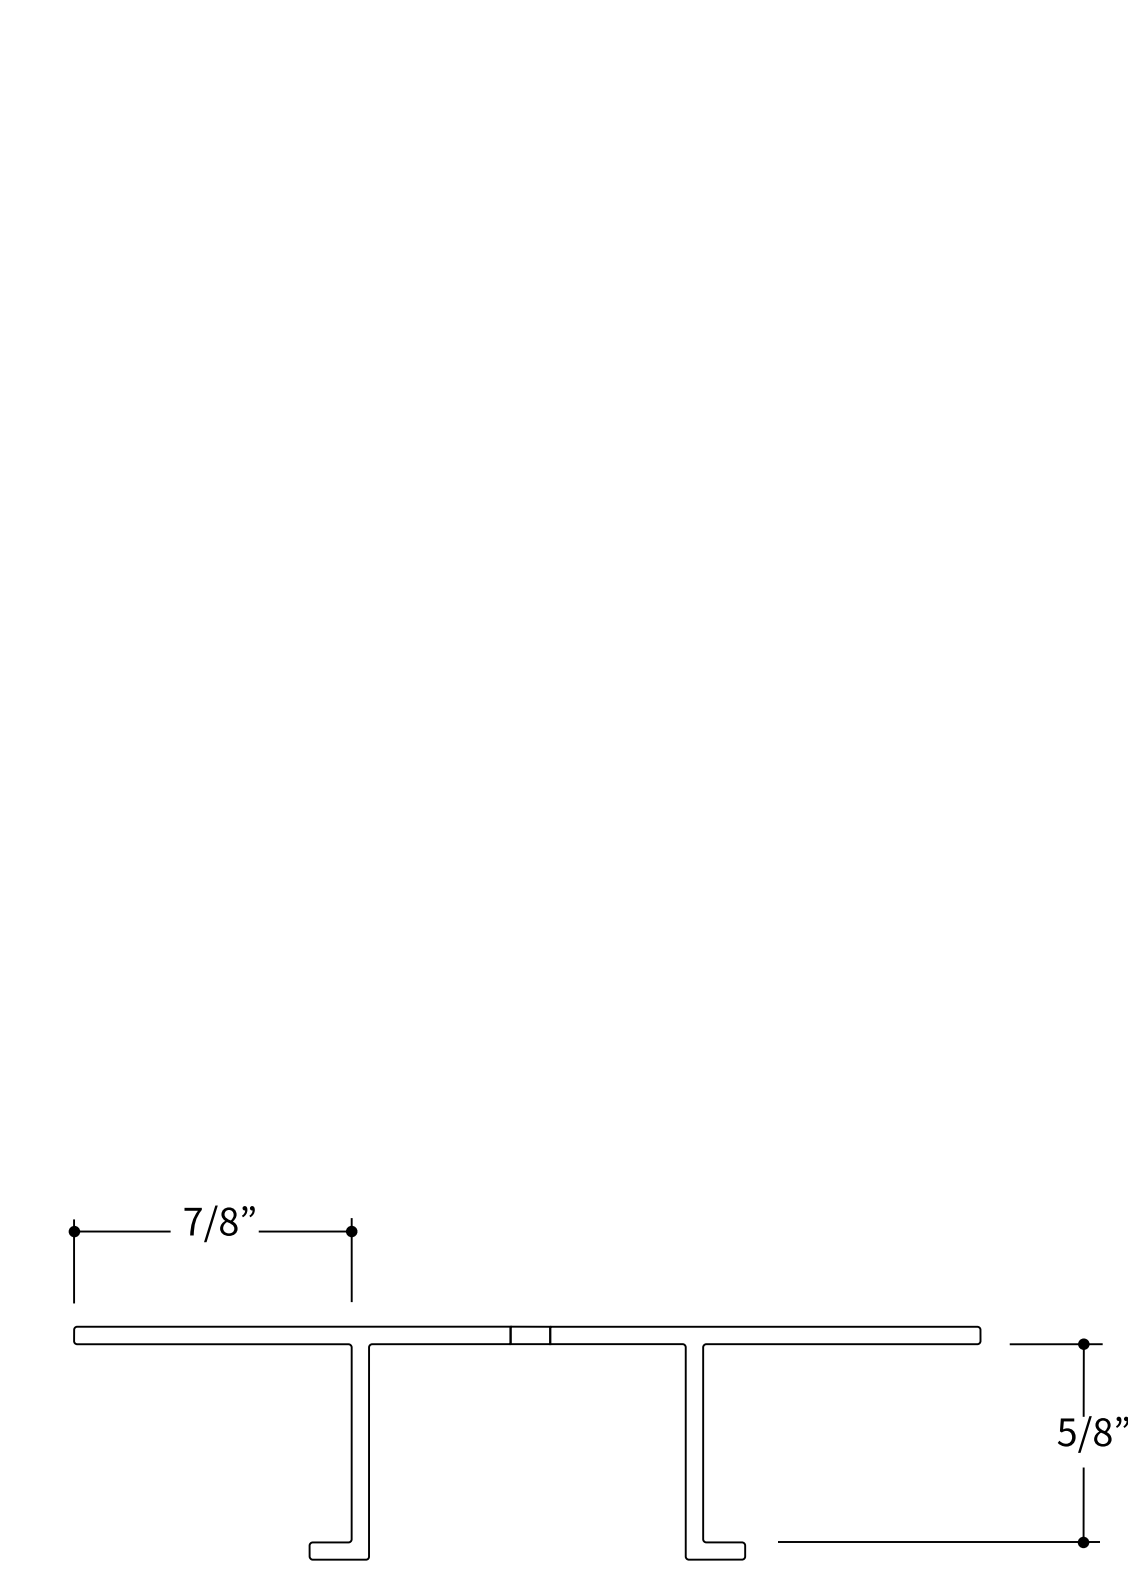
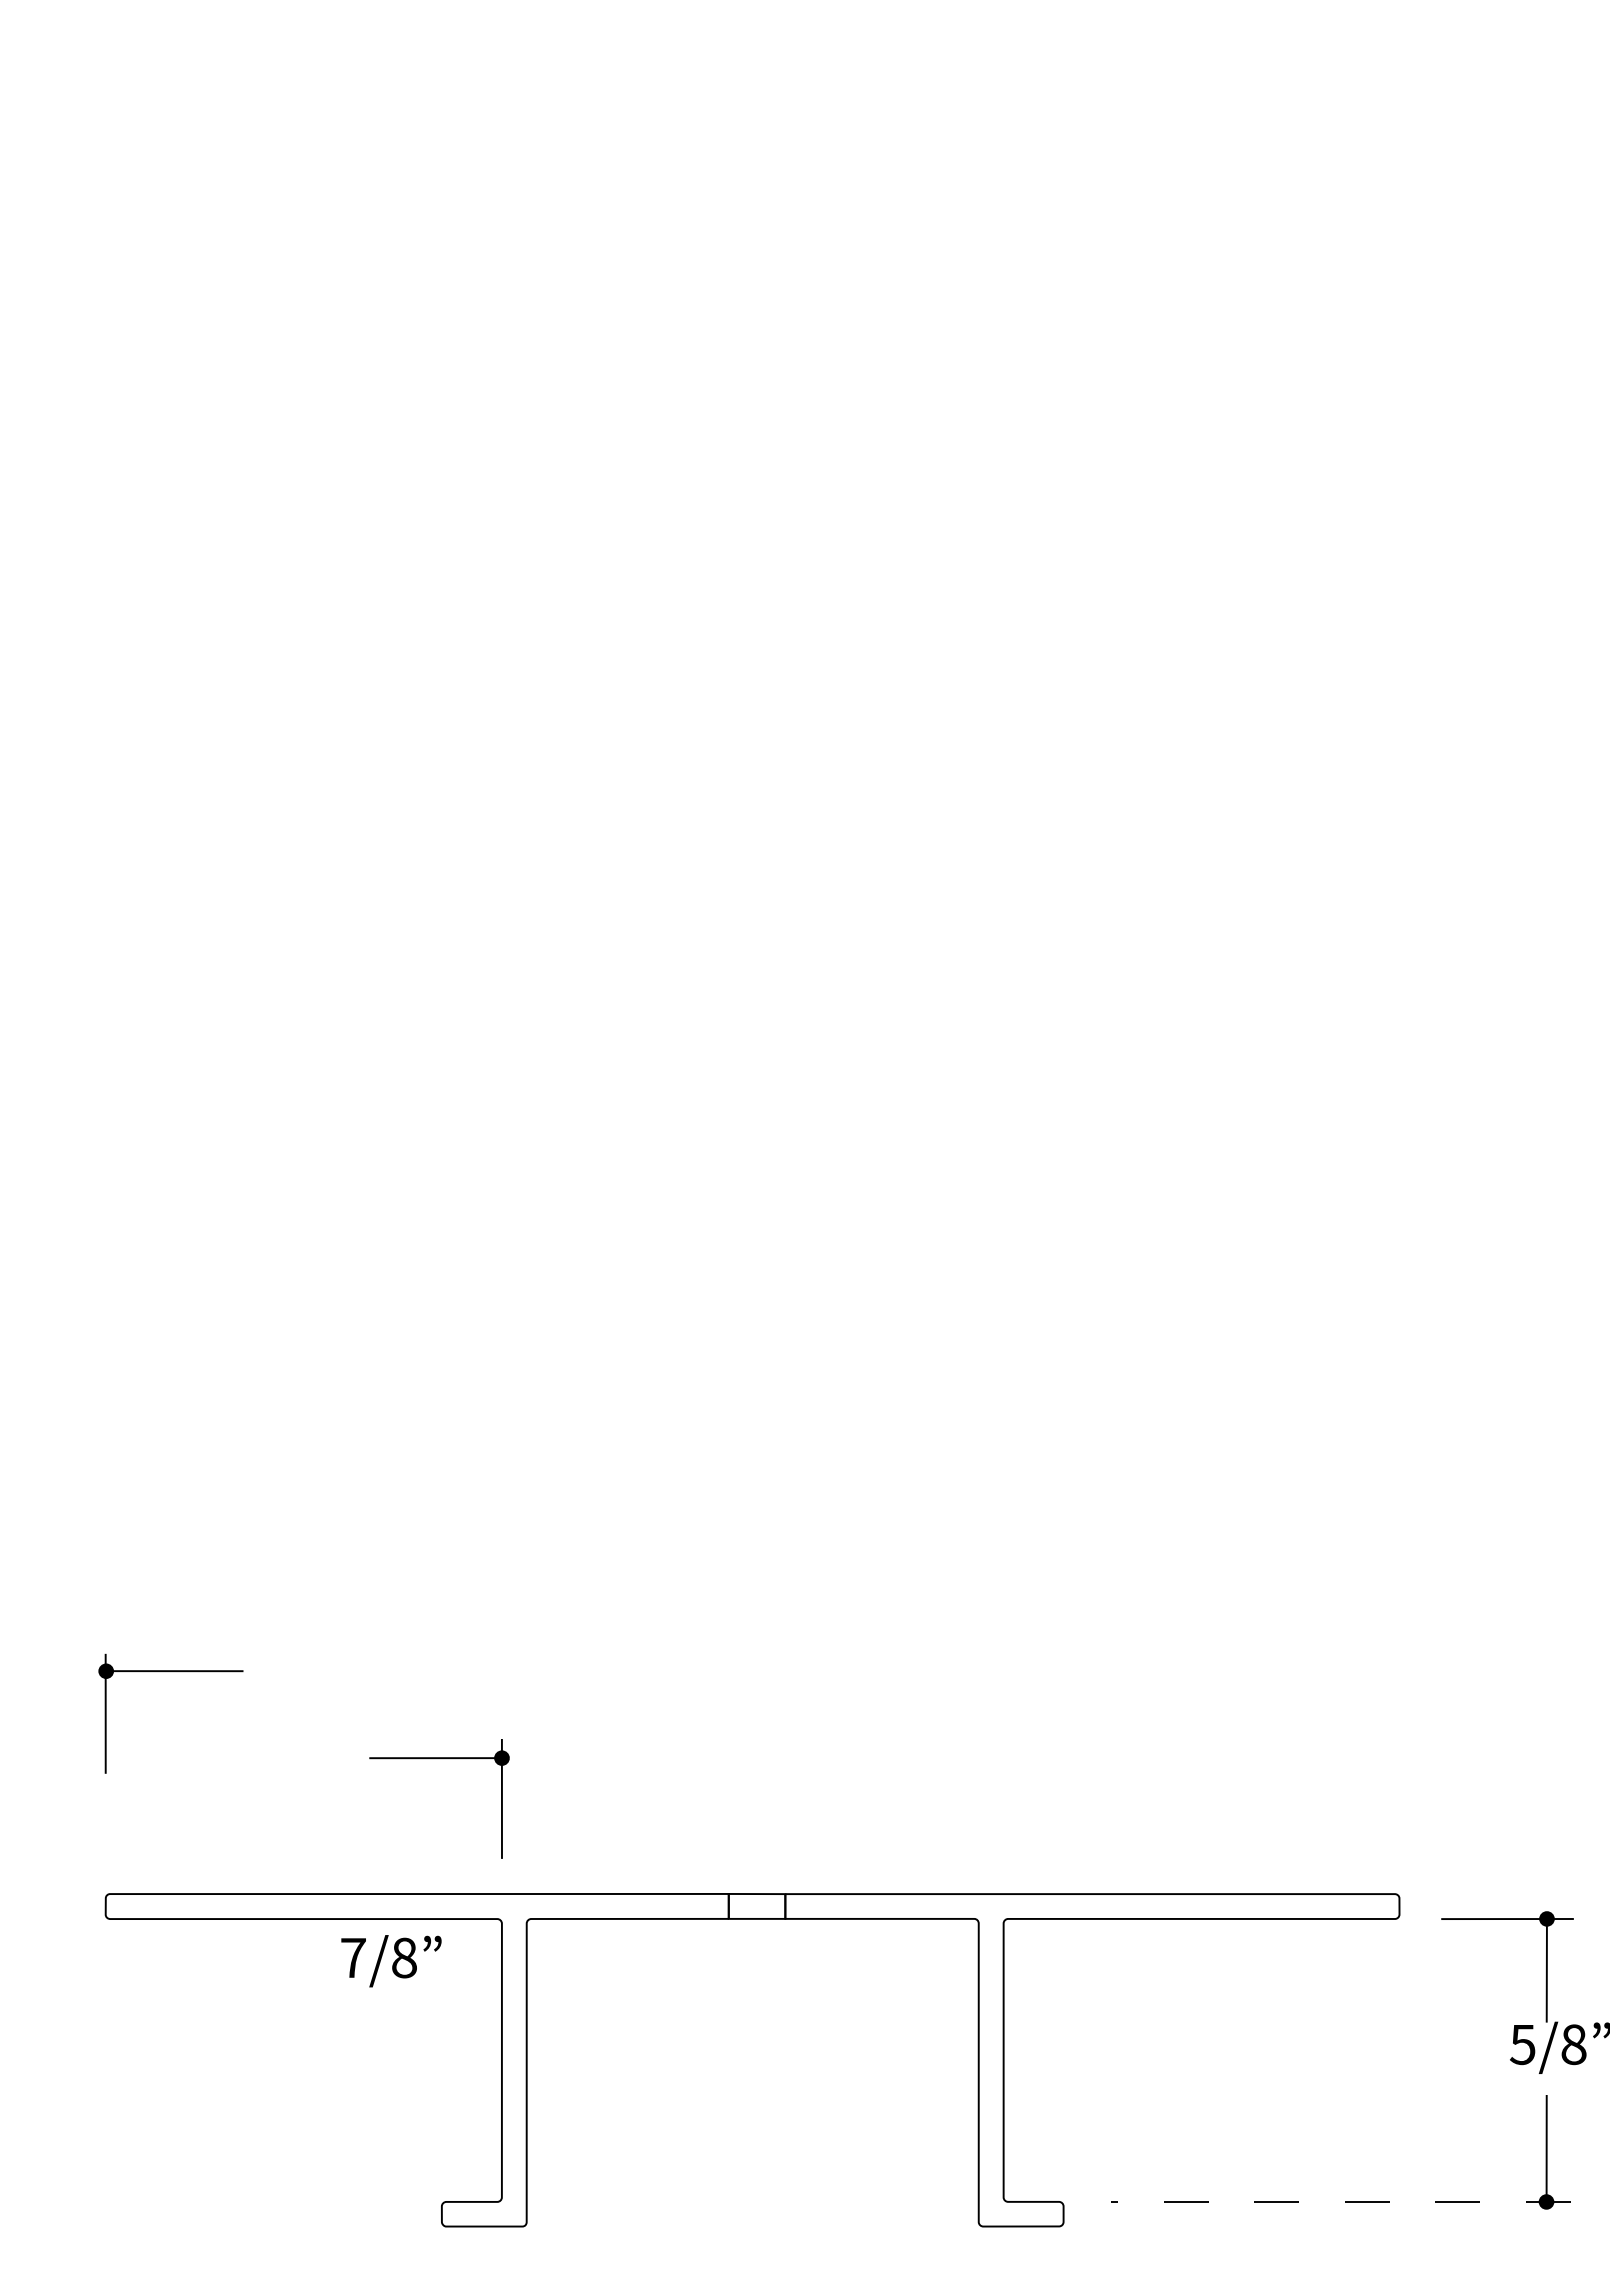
text: (219, 1224) -> (391, 1961), moved
part: (119, 1232) -> (170, 1672), moved
line: (939, 1542) -> (1340, 2201), solid -> dashed

